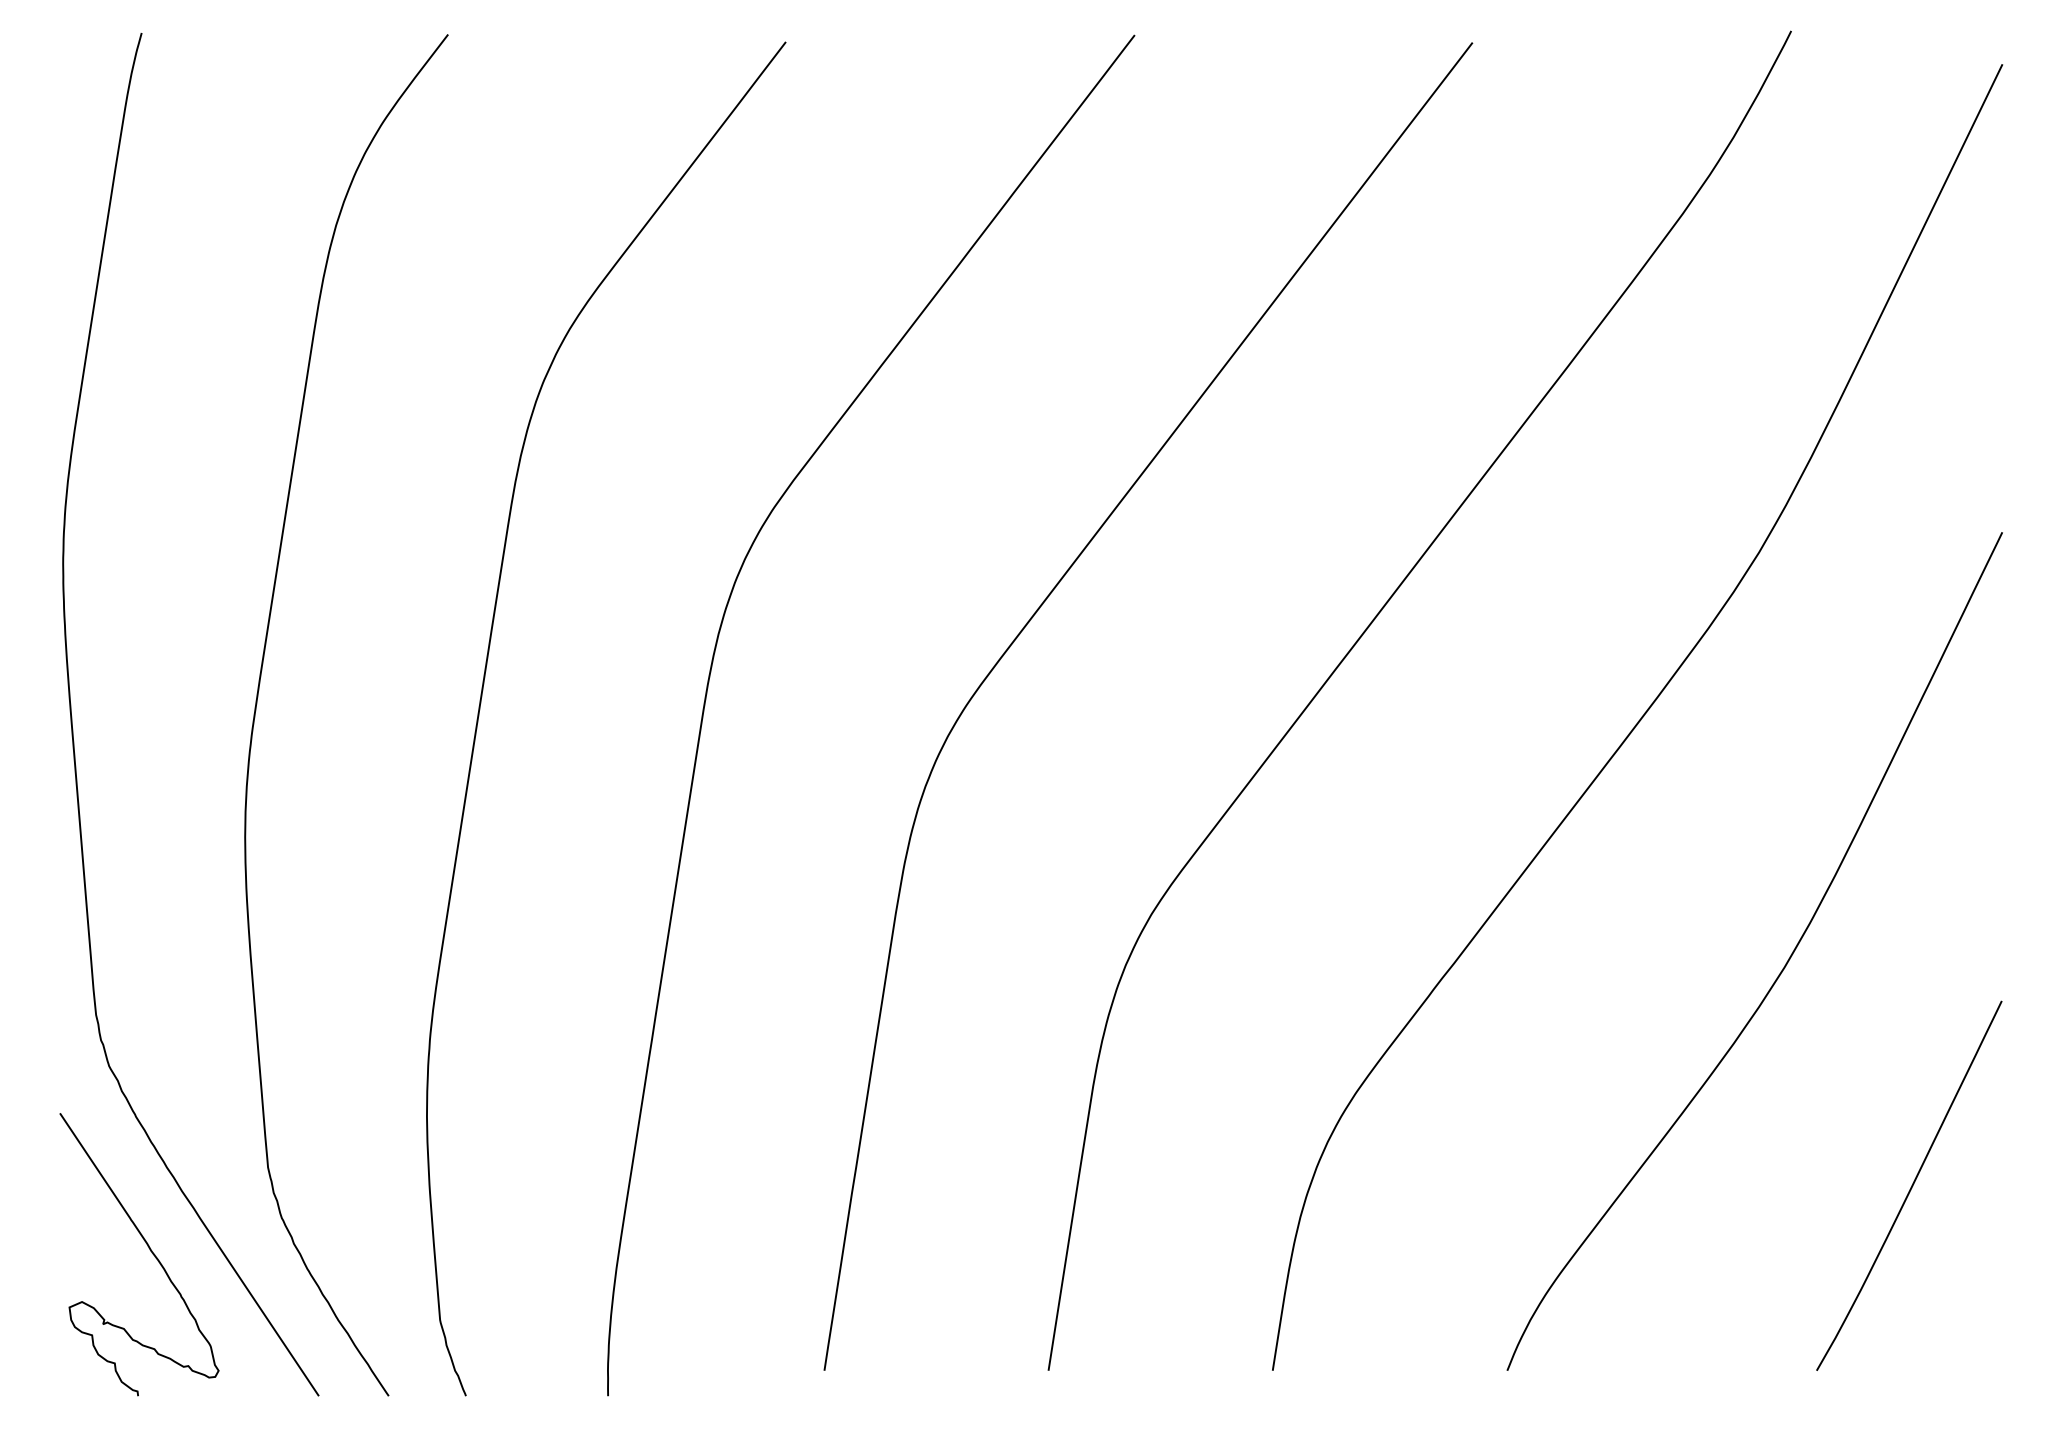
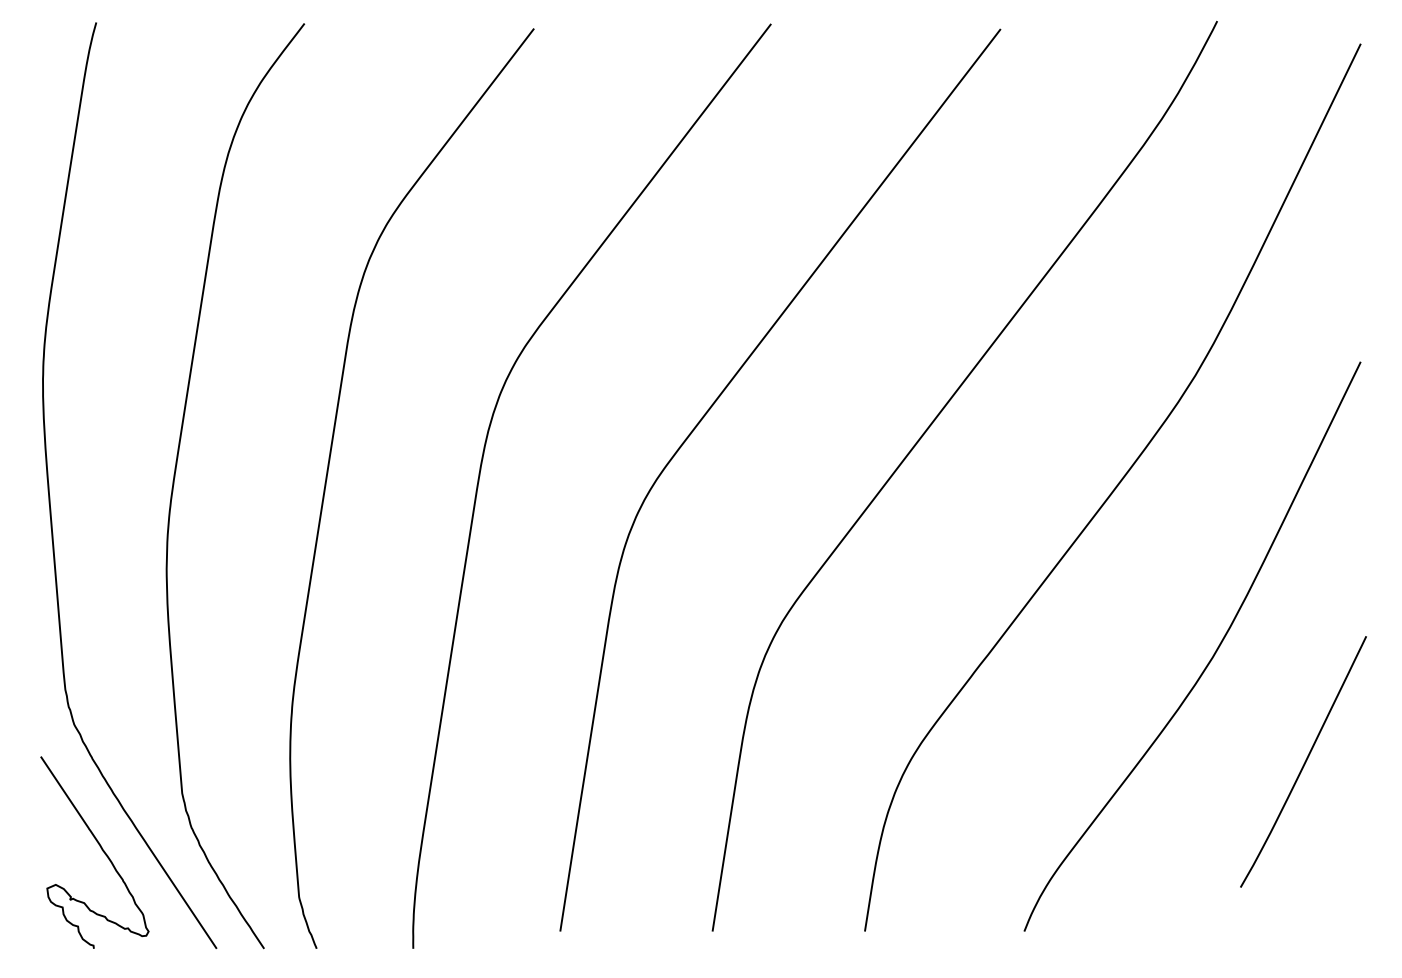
curve: (1910, 1185) -> (1304, 761), moved

